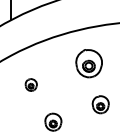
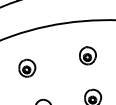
part: (89, 63) -> (88, 55), size x0.62
part: (31, 84) -> (27, 67), size x1.43

